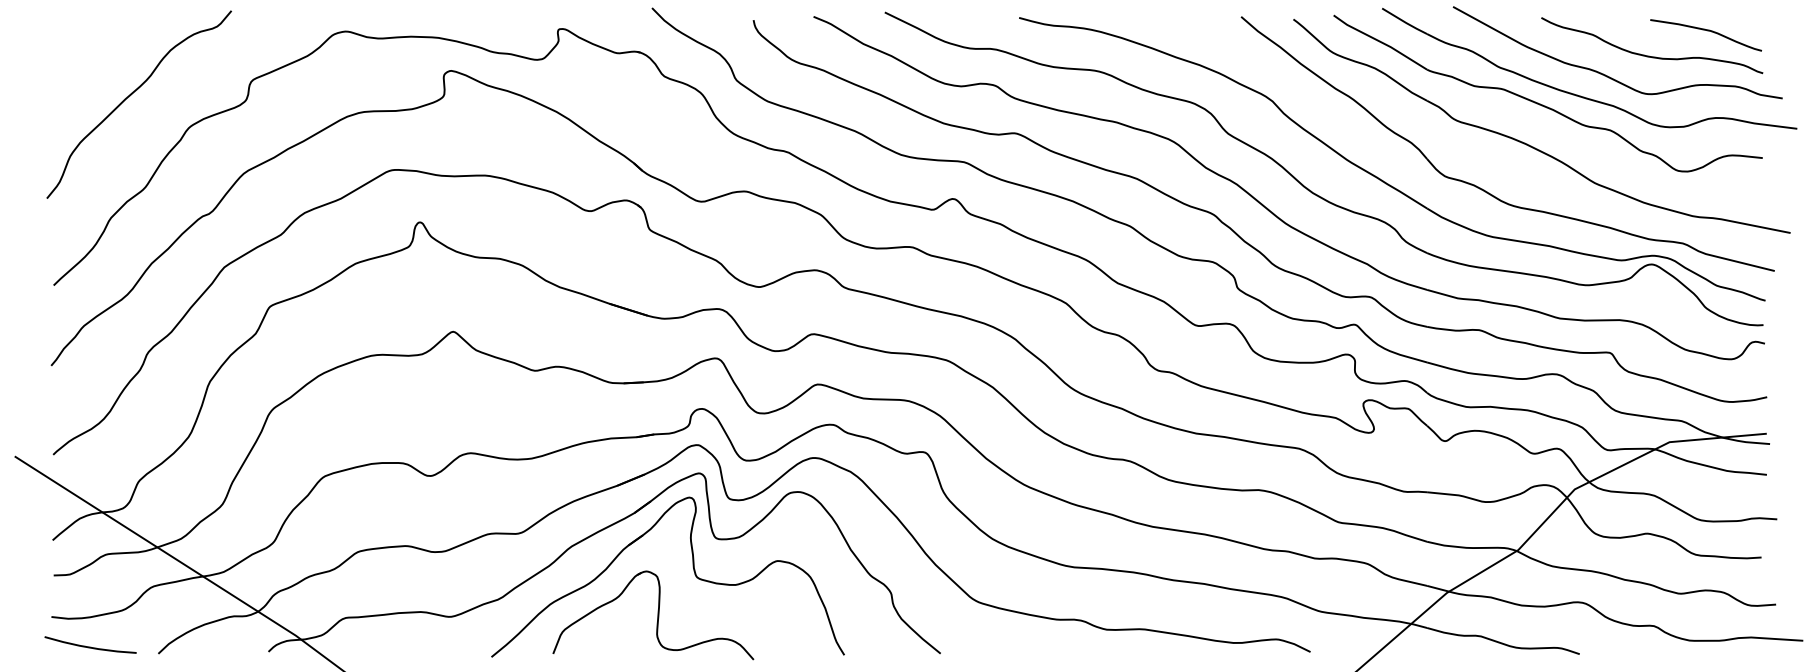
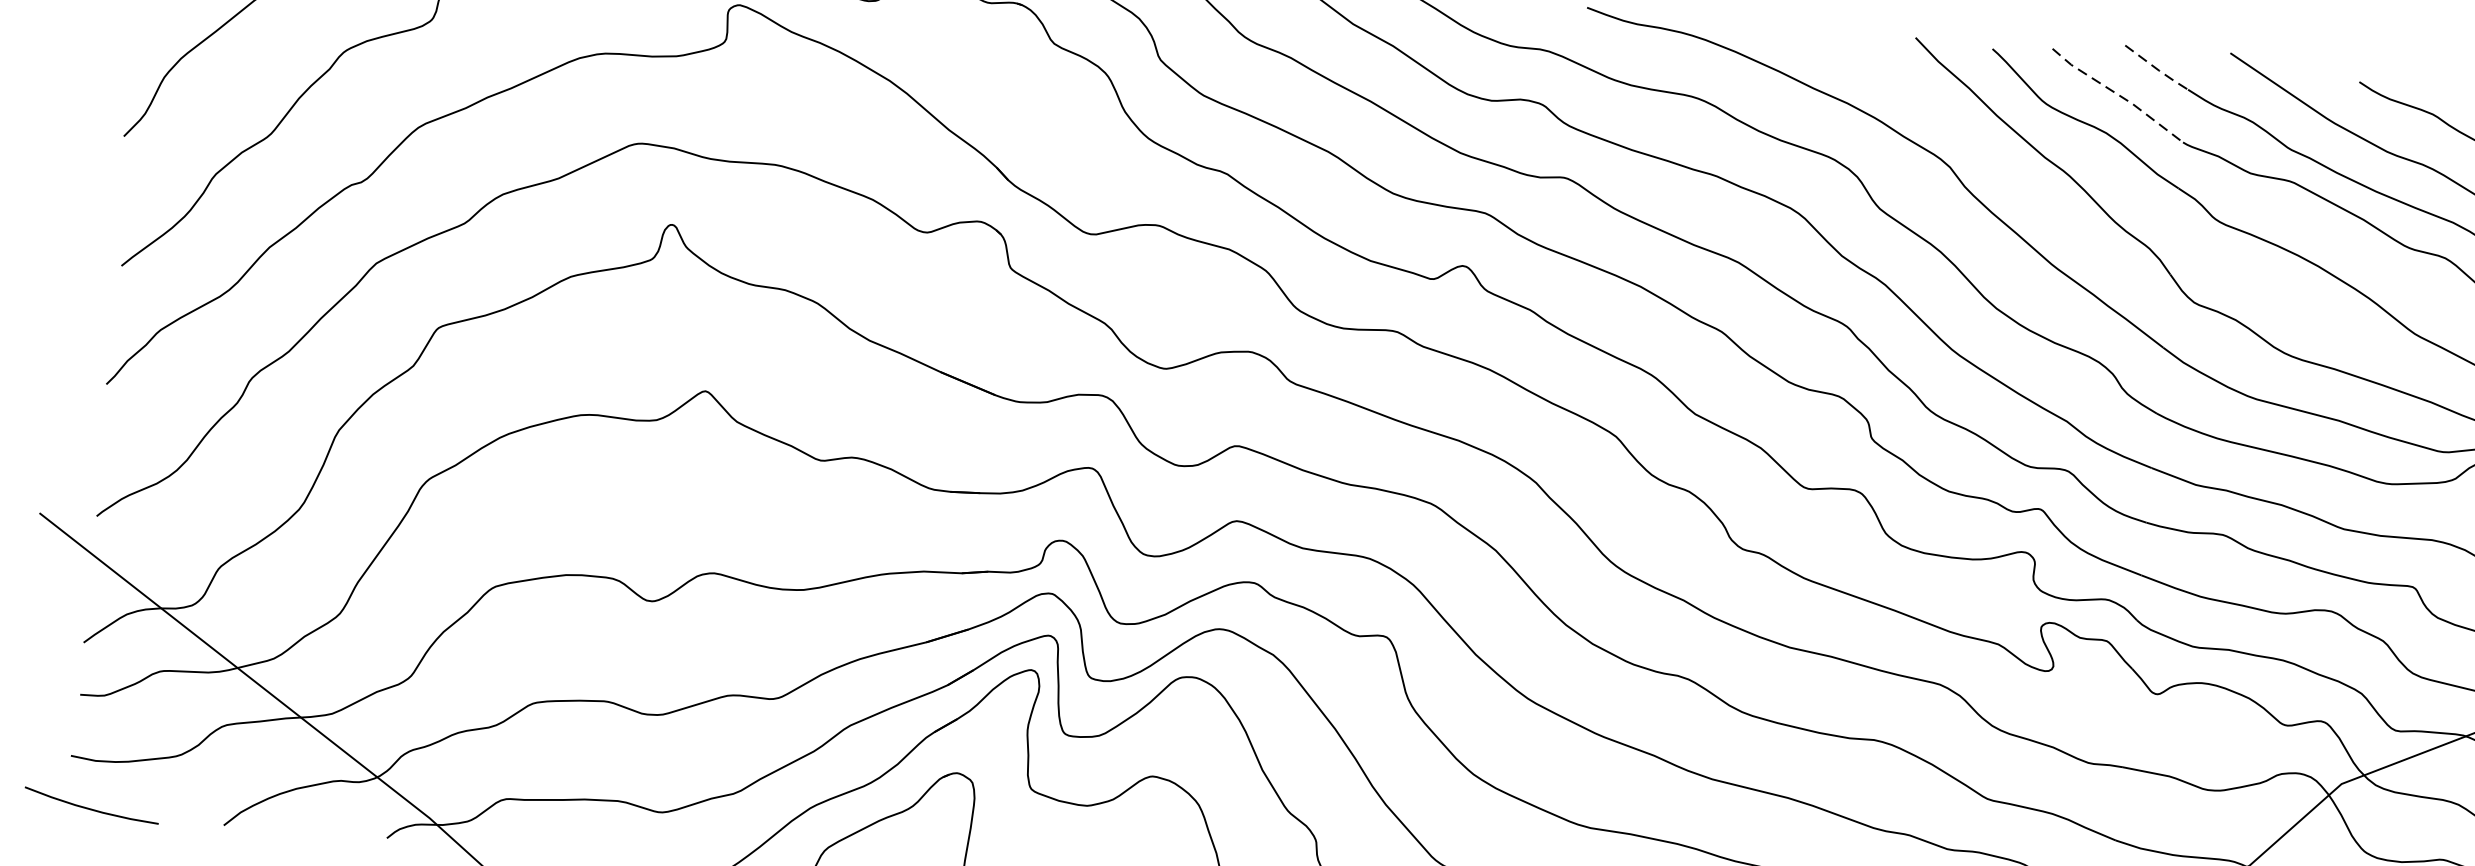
line: (1405, 22) -> (2157, 69), solid -> dashed
line: (1380, 41) -> (2118, 94), solid -> dashed
curve: (90, 646) -> (91, 807), moved

